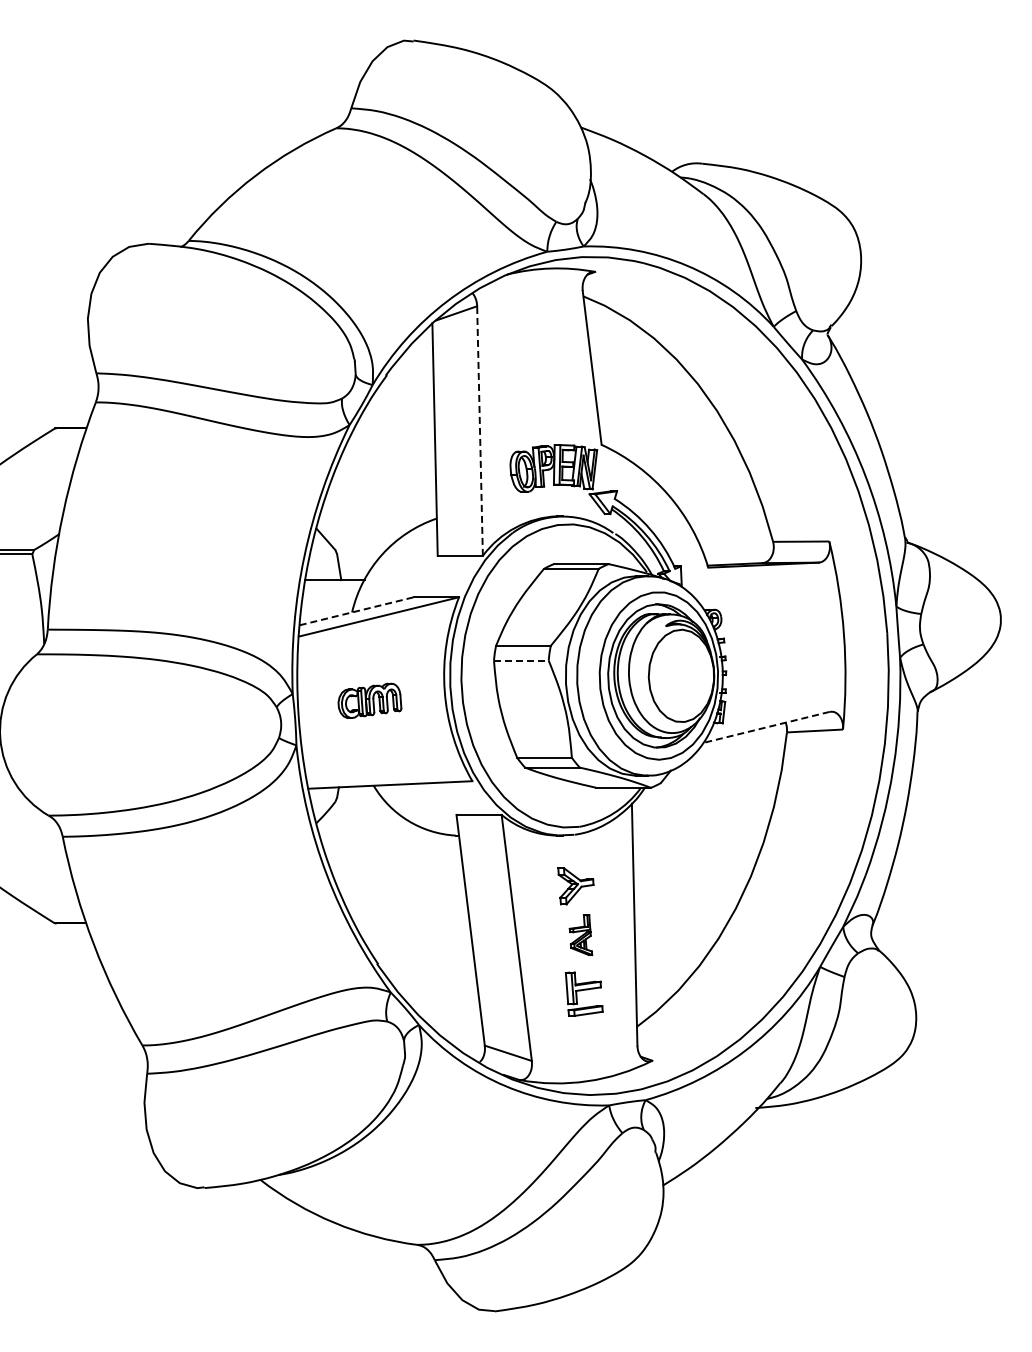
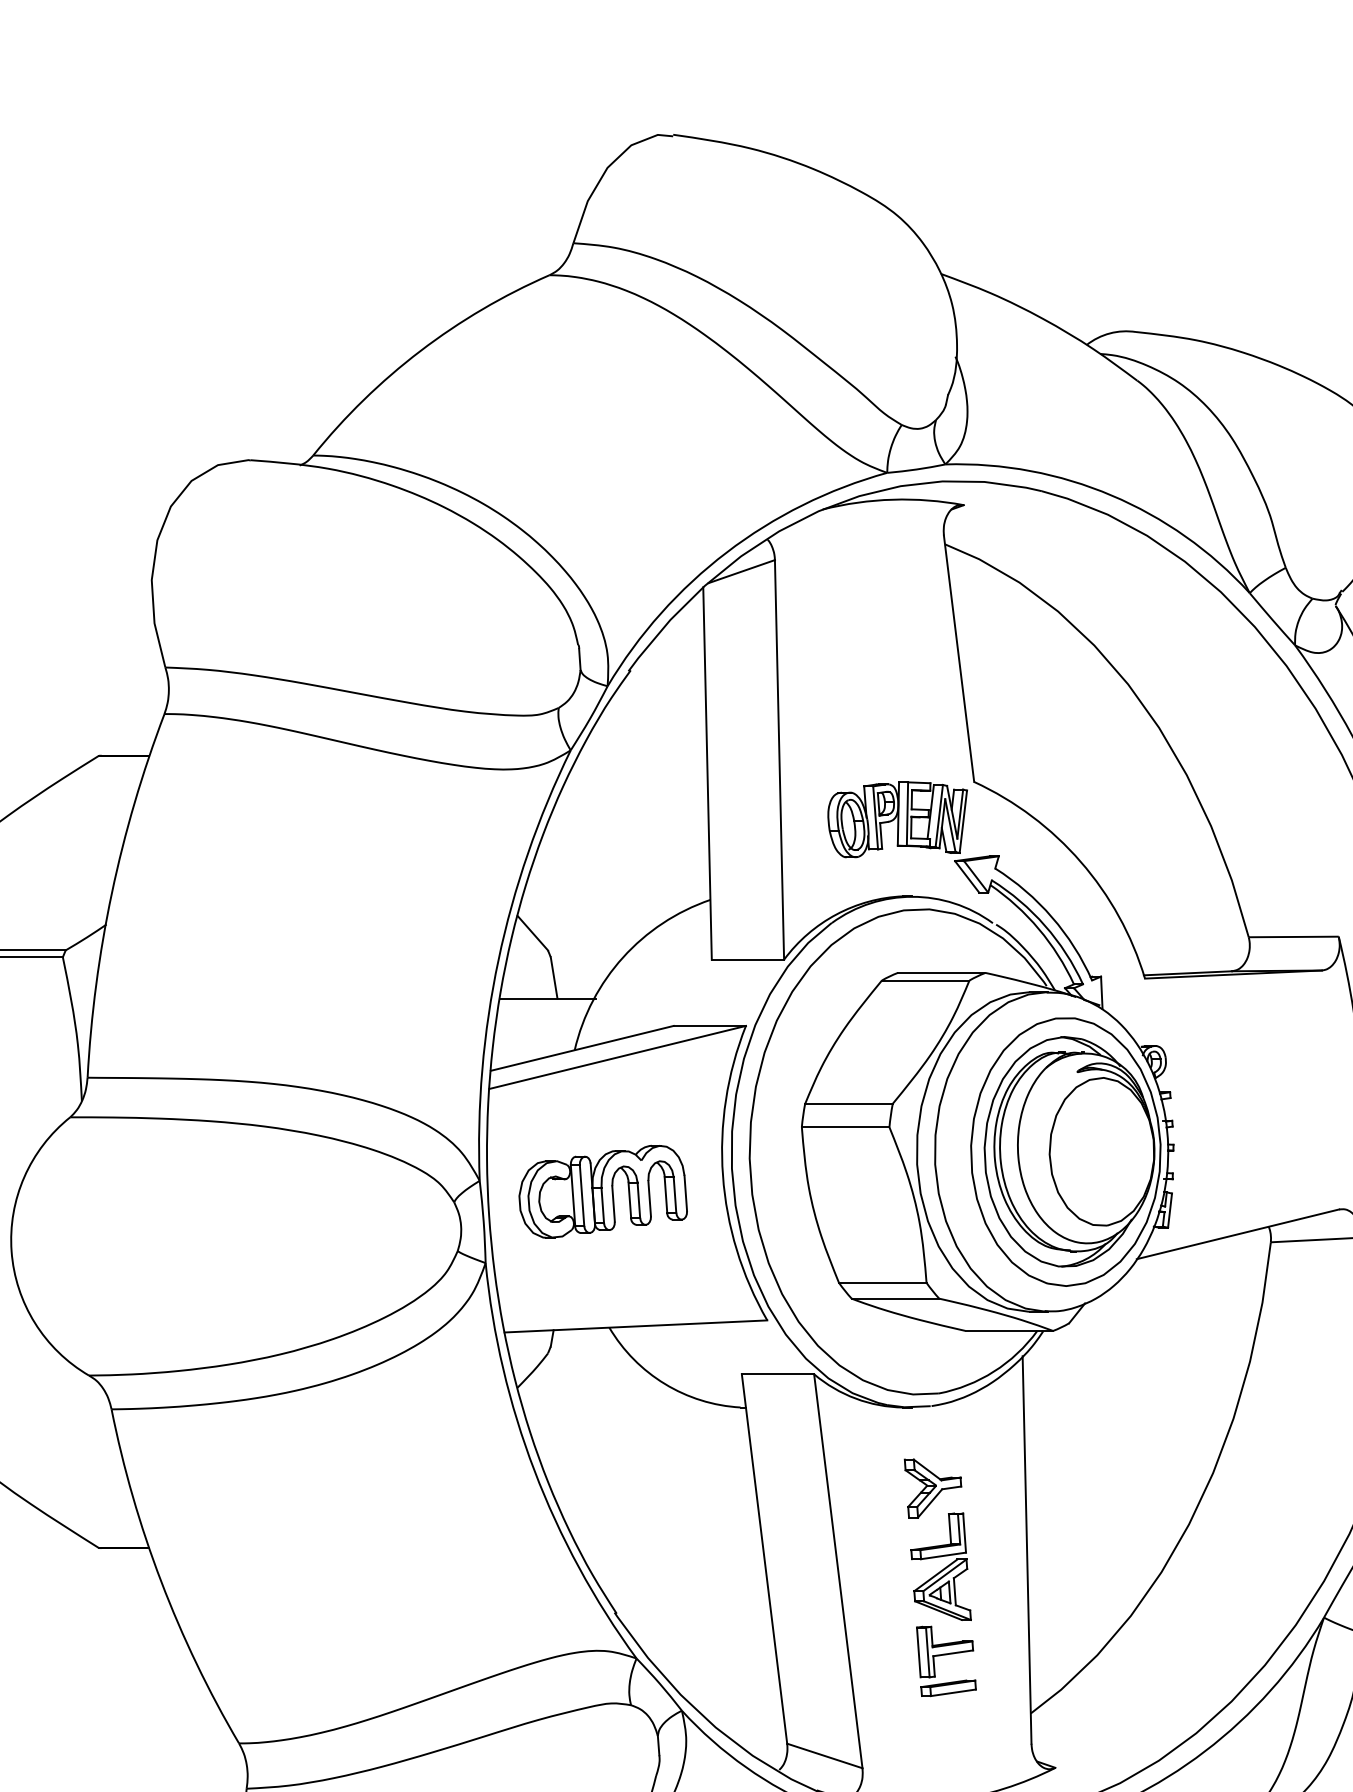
line: (480, 431) -> (780, 760), dashed -> solid
line: (356, 611) -> (581, 1048), dashed -> solid
line: (521, 660) -> (845, 1127), dashed -> solid
part: (369, 700) -> (602, 1191), size x1.67
line: (765, 727) -> (1236, 1234), dashed -> solid
part: (580, 934) -> (940, 1565), size x1.67

